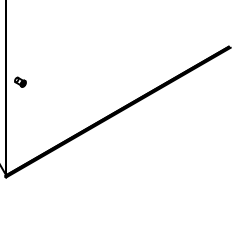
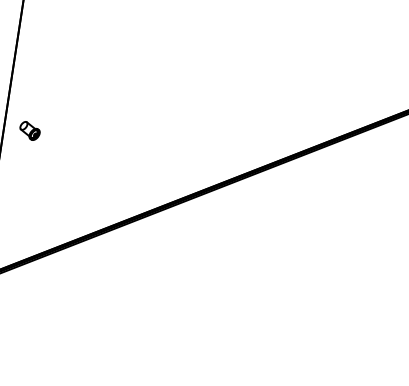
part: (20, 81) -> (30, 129), moved

